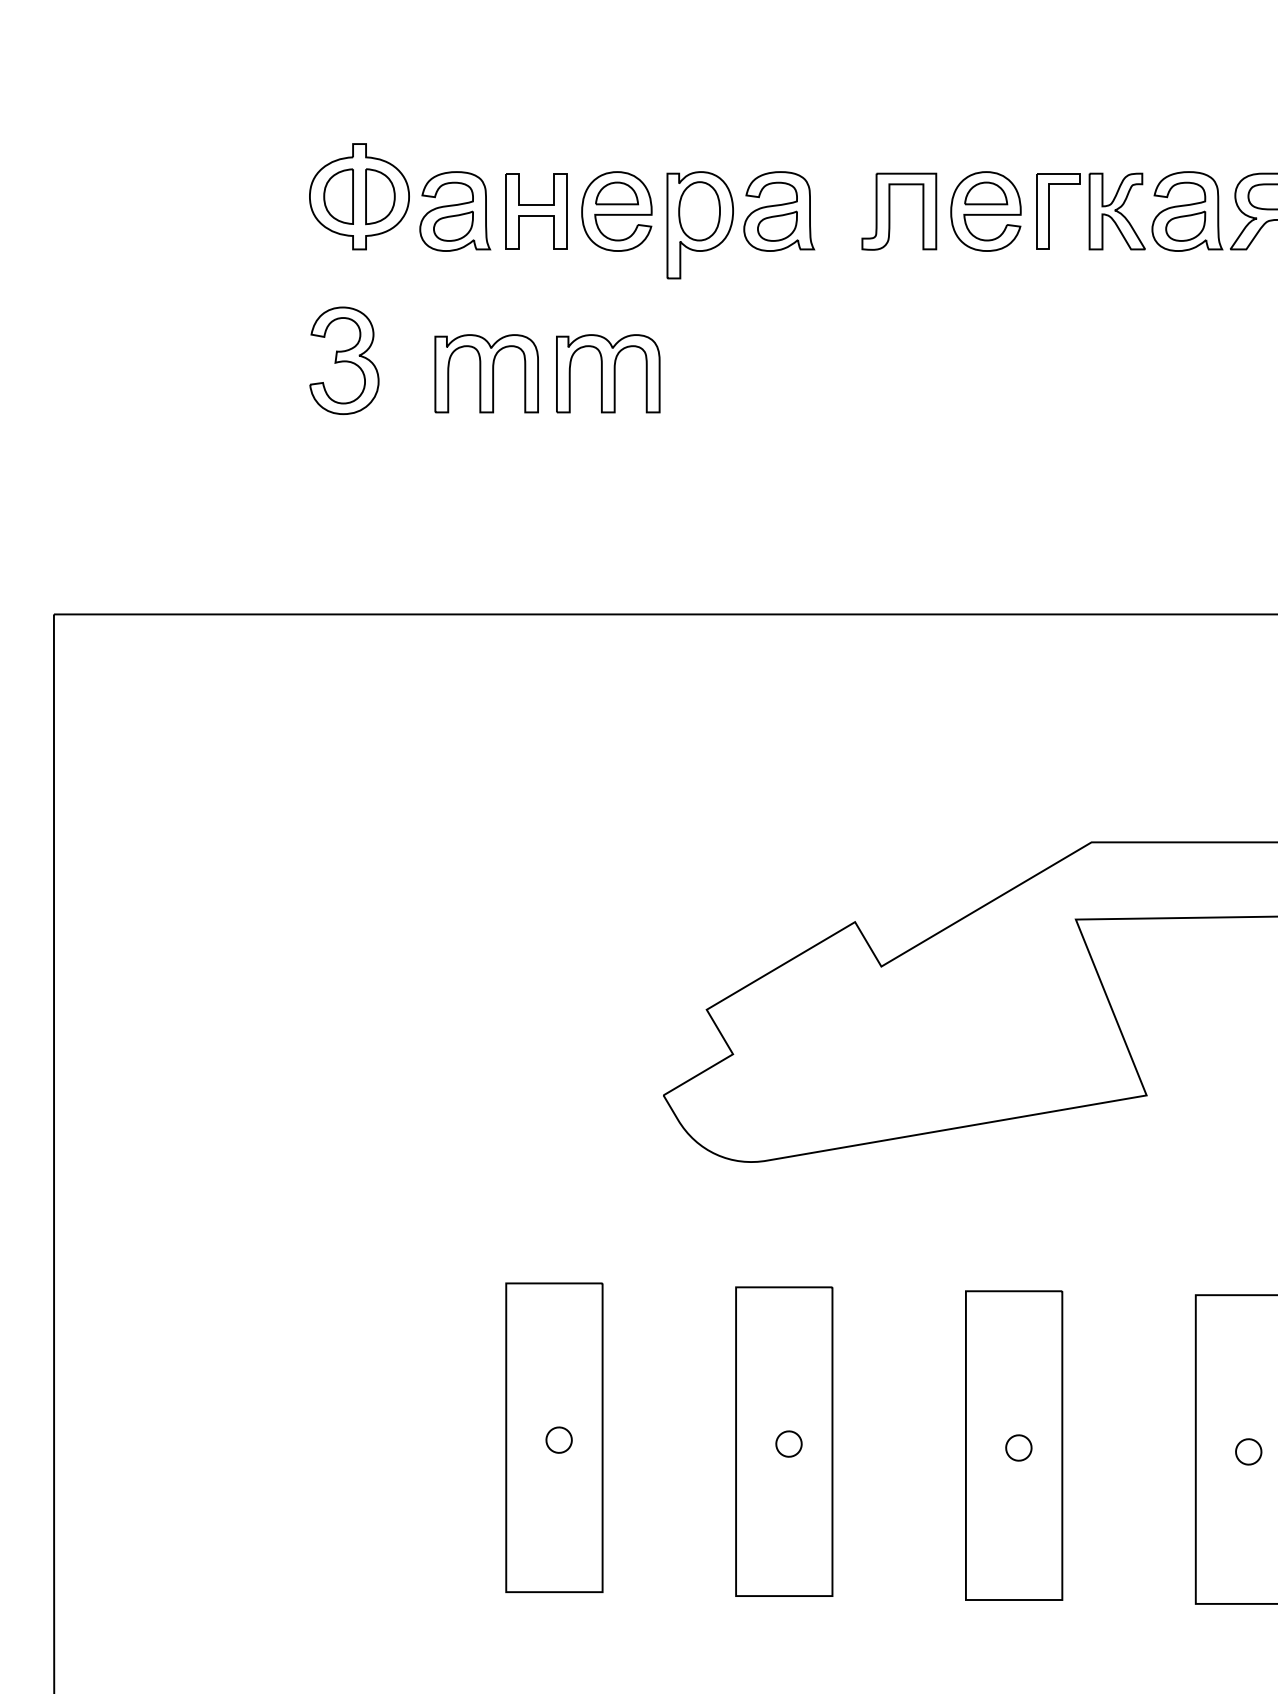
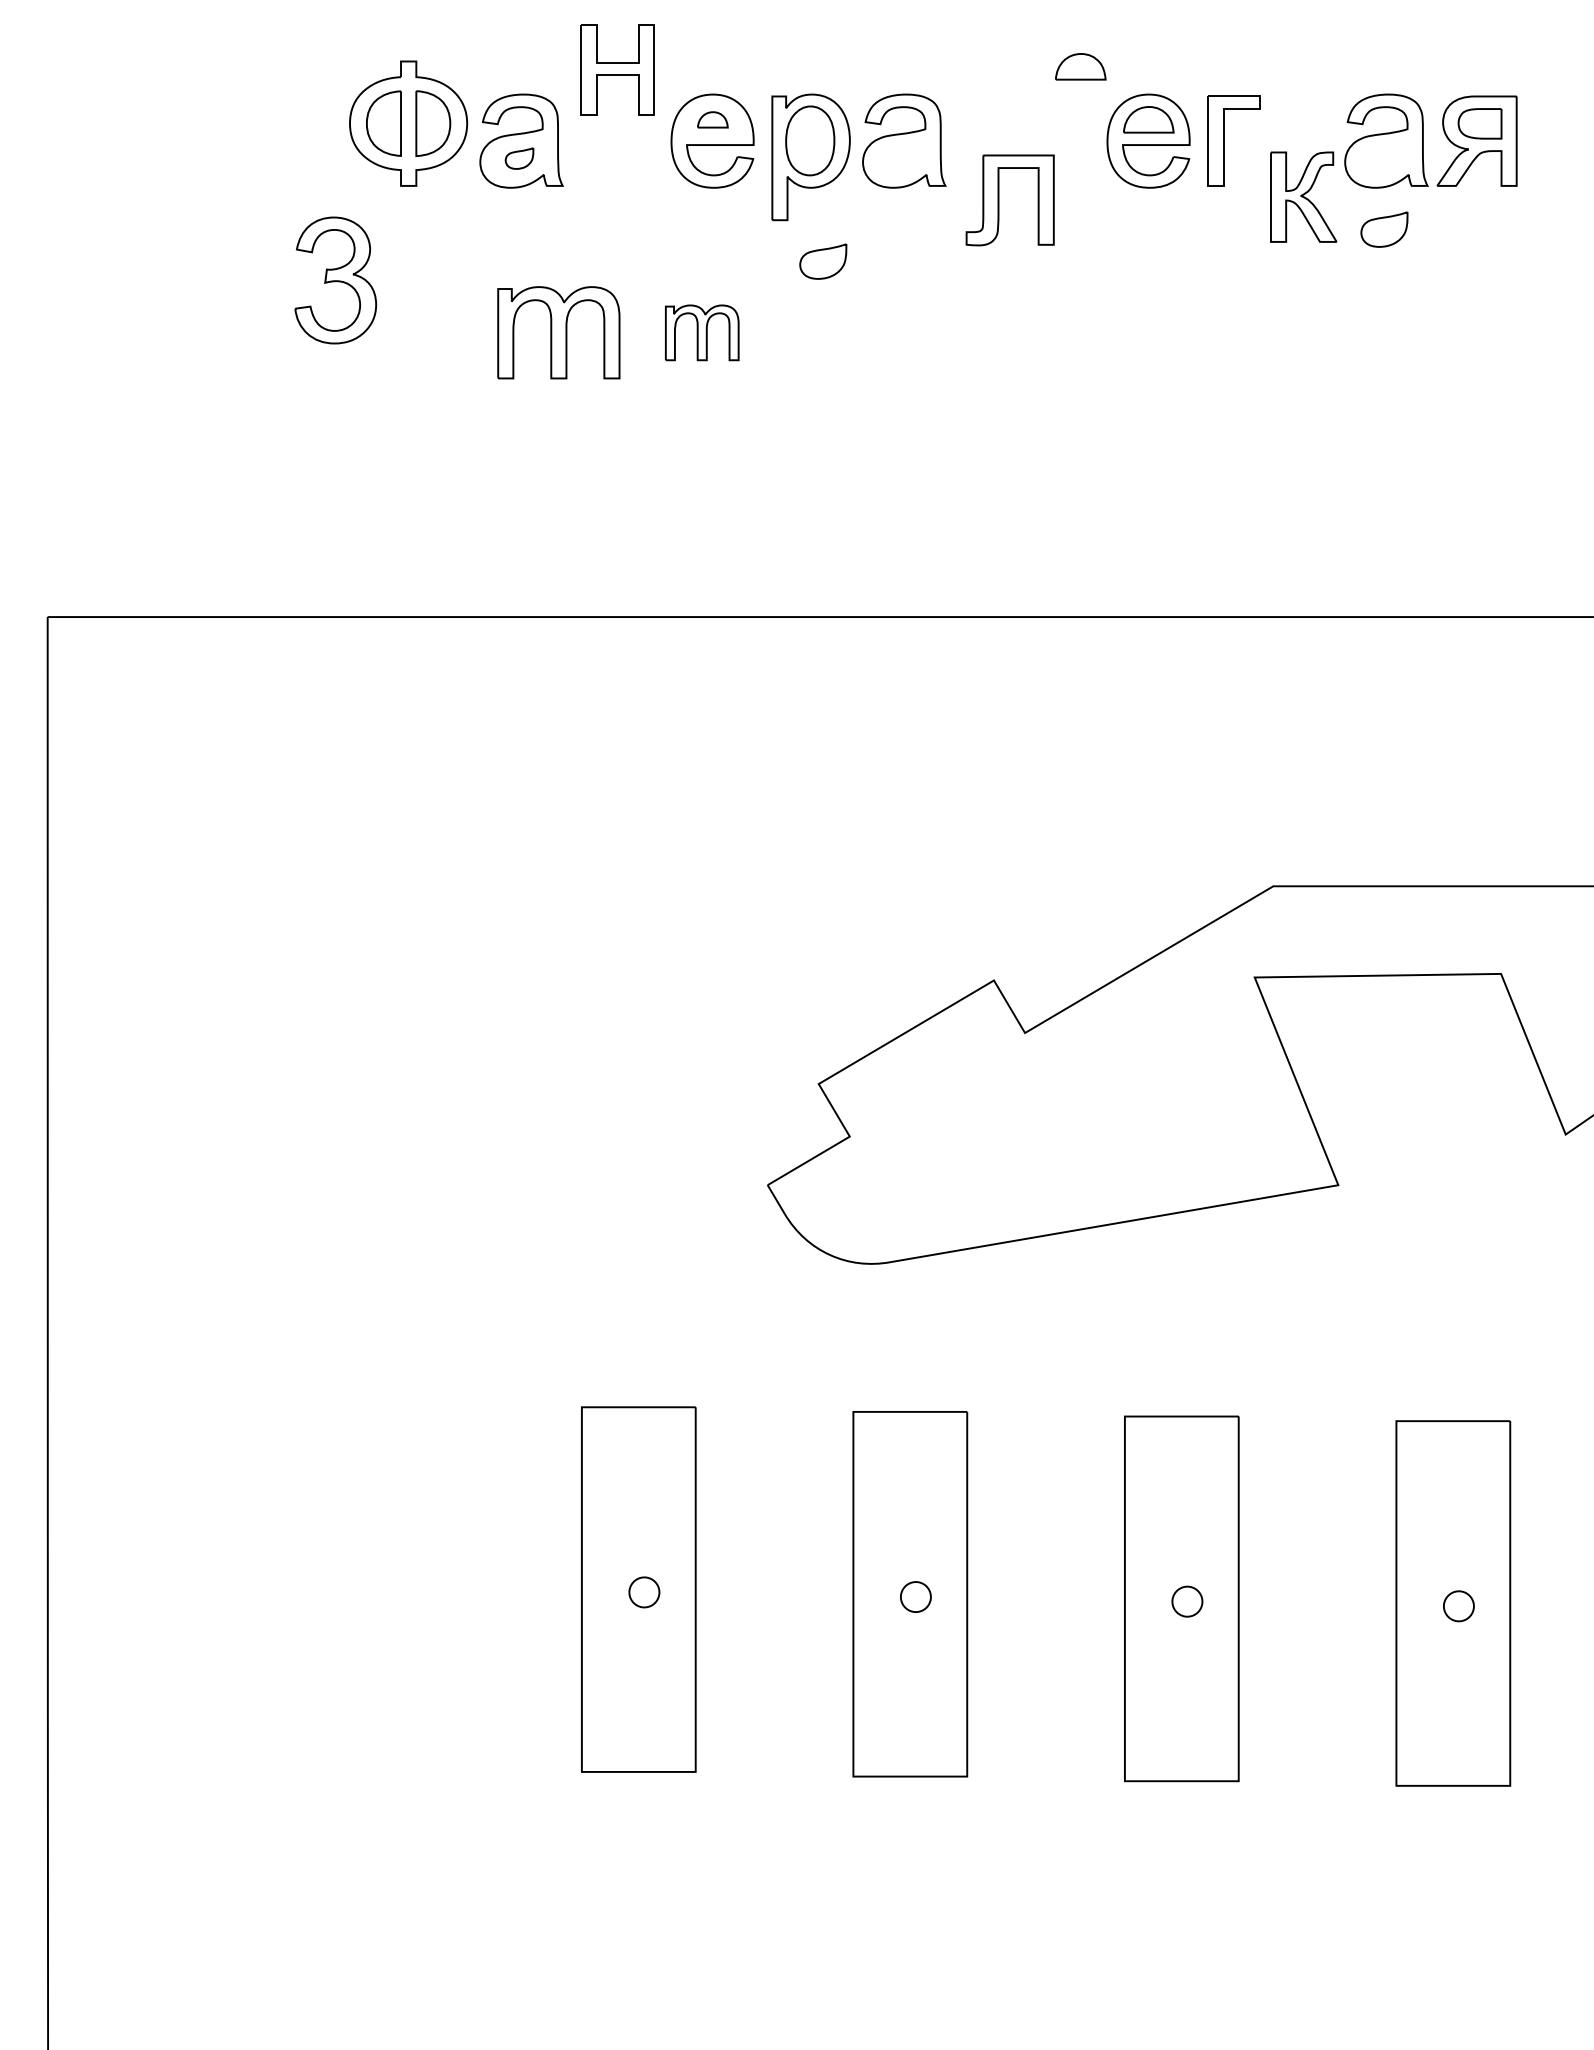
part: (928, 148) -> (1080, 66), added
part: (616, 193) -> (712, 119), size x0.6
part: (536, 210) -> (617, 69), moved
part: (1117, 210) -> (1303, 196), moved
part: (890, 211) -> (999, 200), moved
part: (453, 226) -> (519, 158), size x0.6
part: (777, 226) -> (823, 261), moved
part: (1185, 226) -> (1384, 229), moved
part: (344, 360) -> (335, 280), moved
part: (607, 373) -> (701, 332), size x0.6

